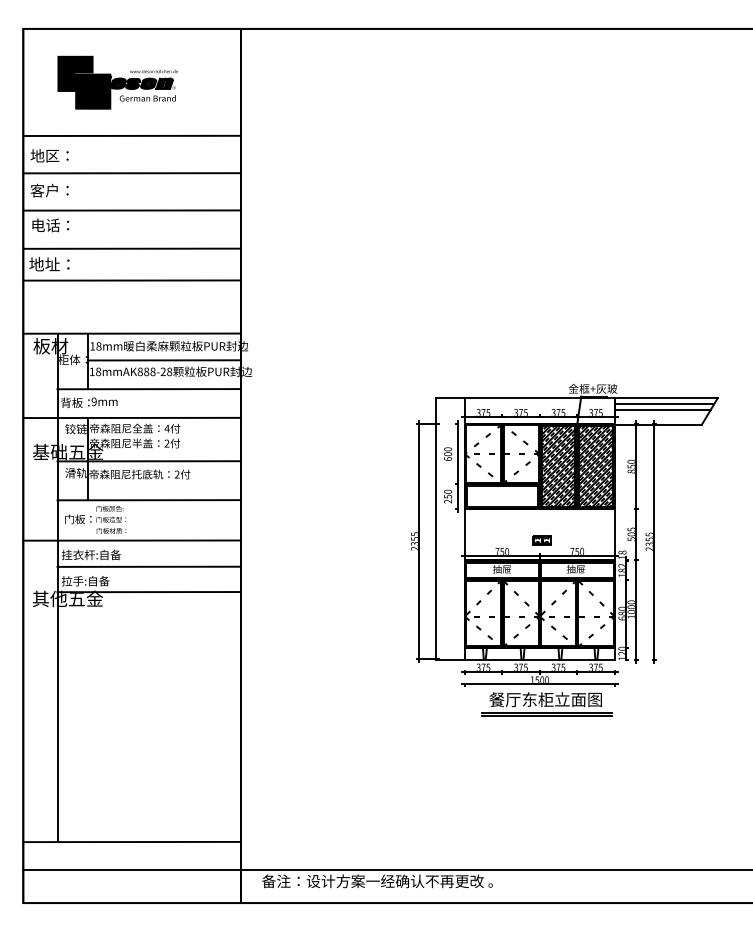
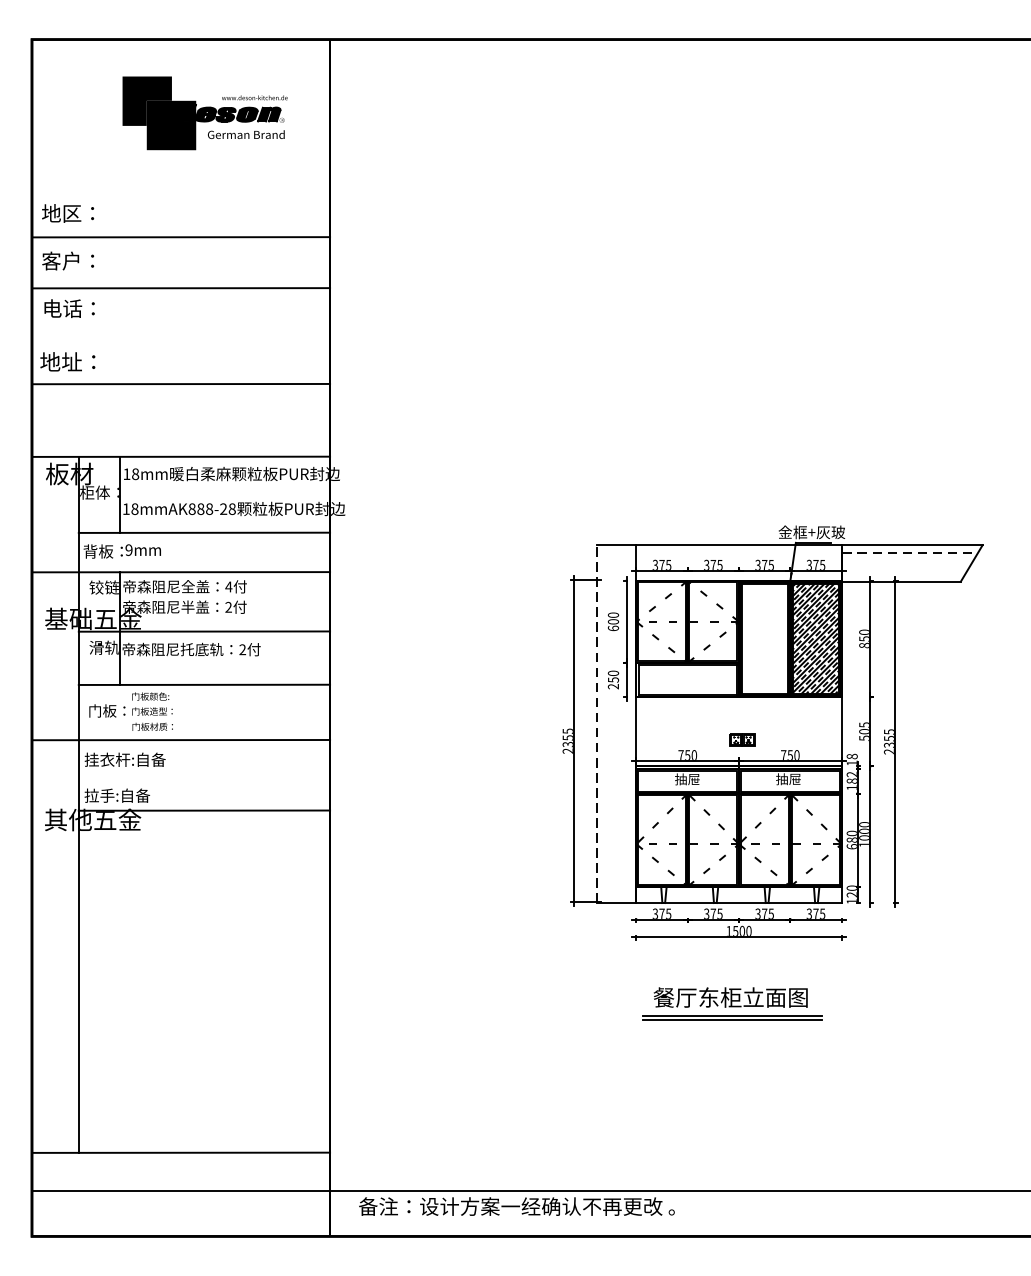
part: (117, 82) -> (204, 112), moved
line: (132, 135) -> (181, 185), removed
line: (132, 248) -> (181, 340), removed
line: (164, 360) -> (225, 493), removed
line: (664, 403) -> (909, 552), solid -> dashed
line: (662, 410) -> (907, 562), removed
hatch: (558, 466) -> (764, 638), removed
line: (435, 528) -> (596, 723), solid -> dashed
line: (149, 566) -> (204, 775), removed
part: (546, 704) -> (731, 1004), moved

